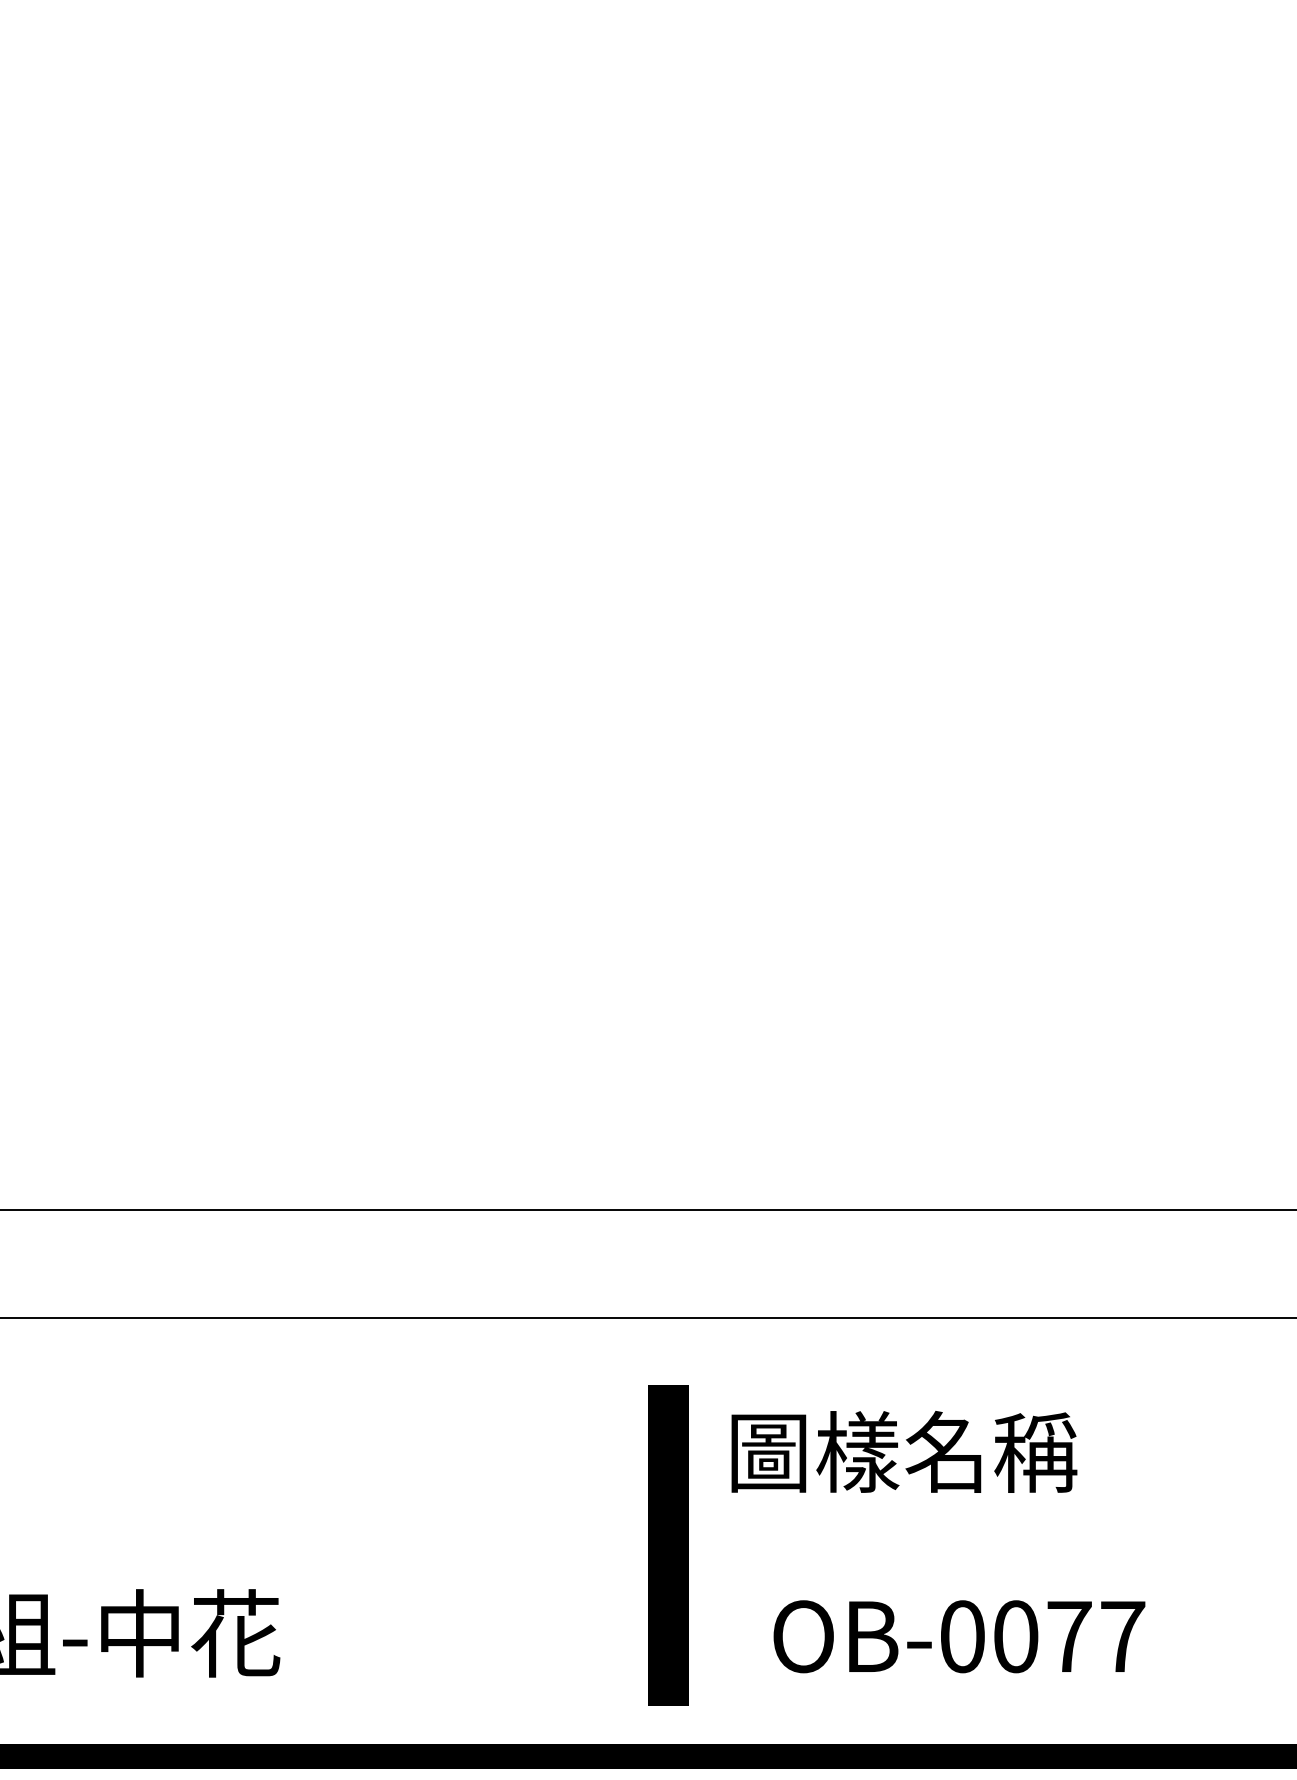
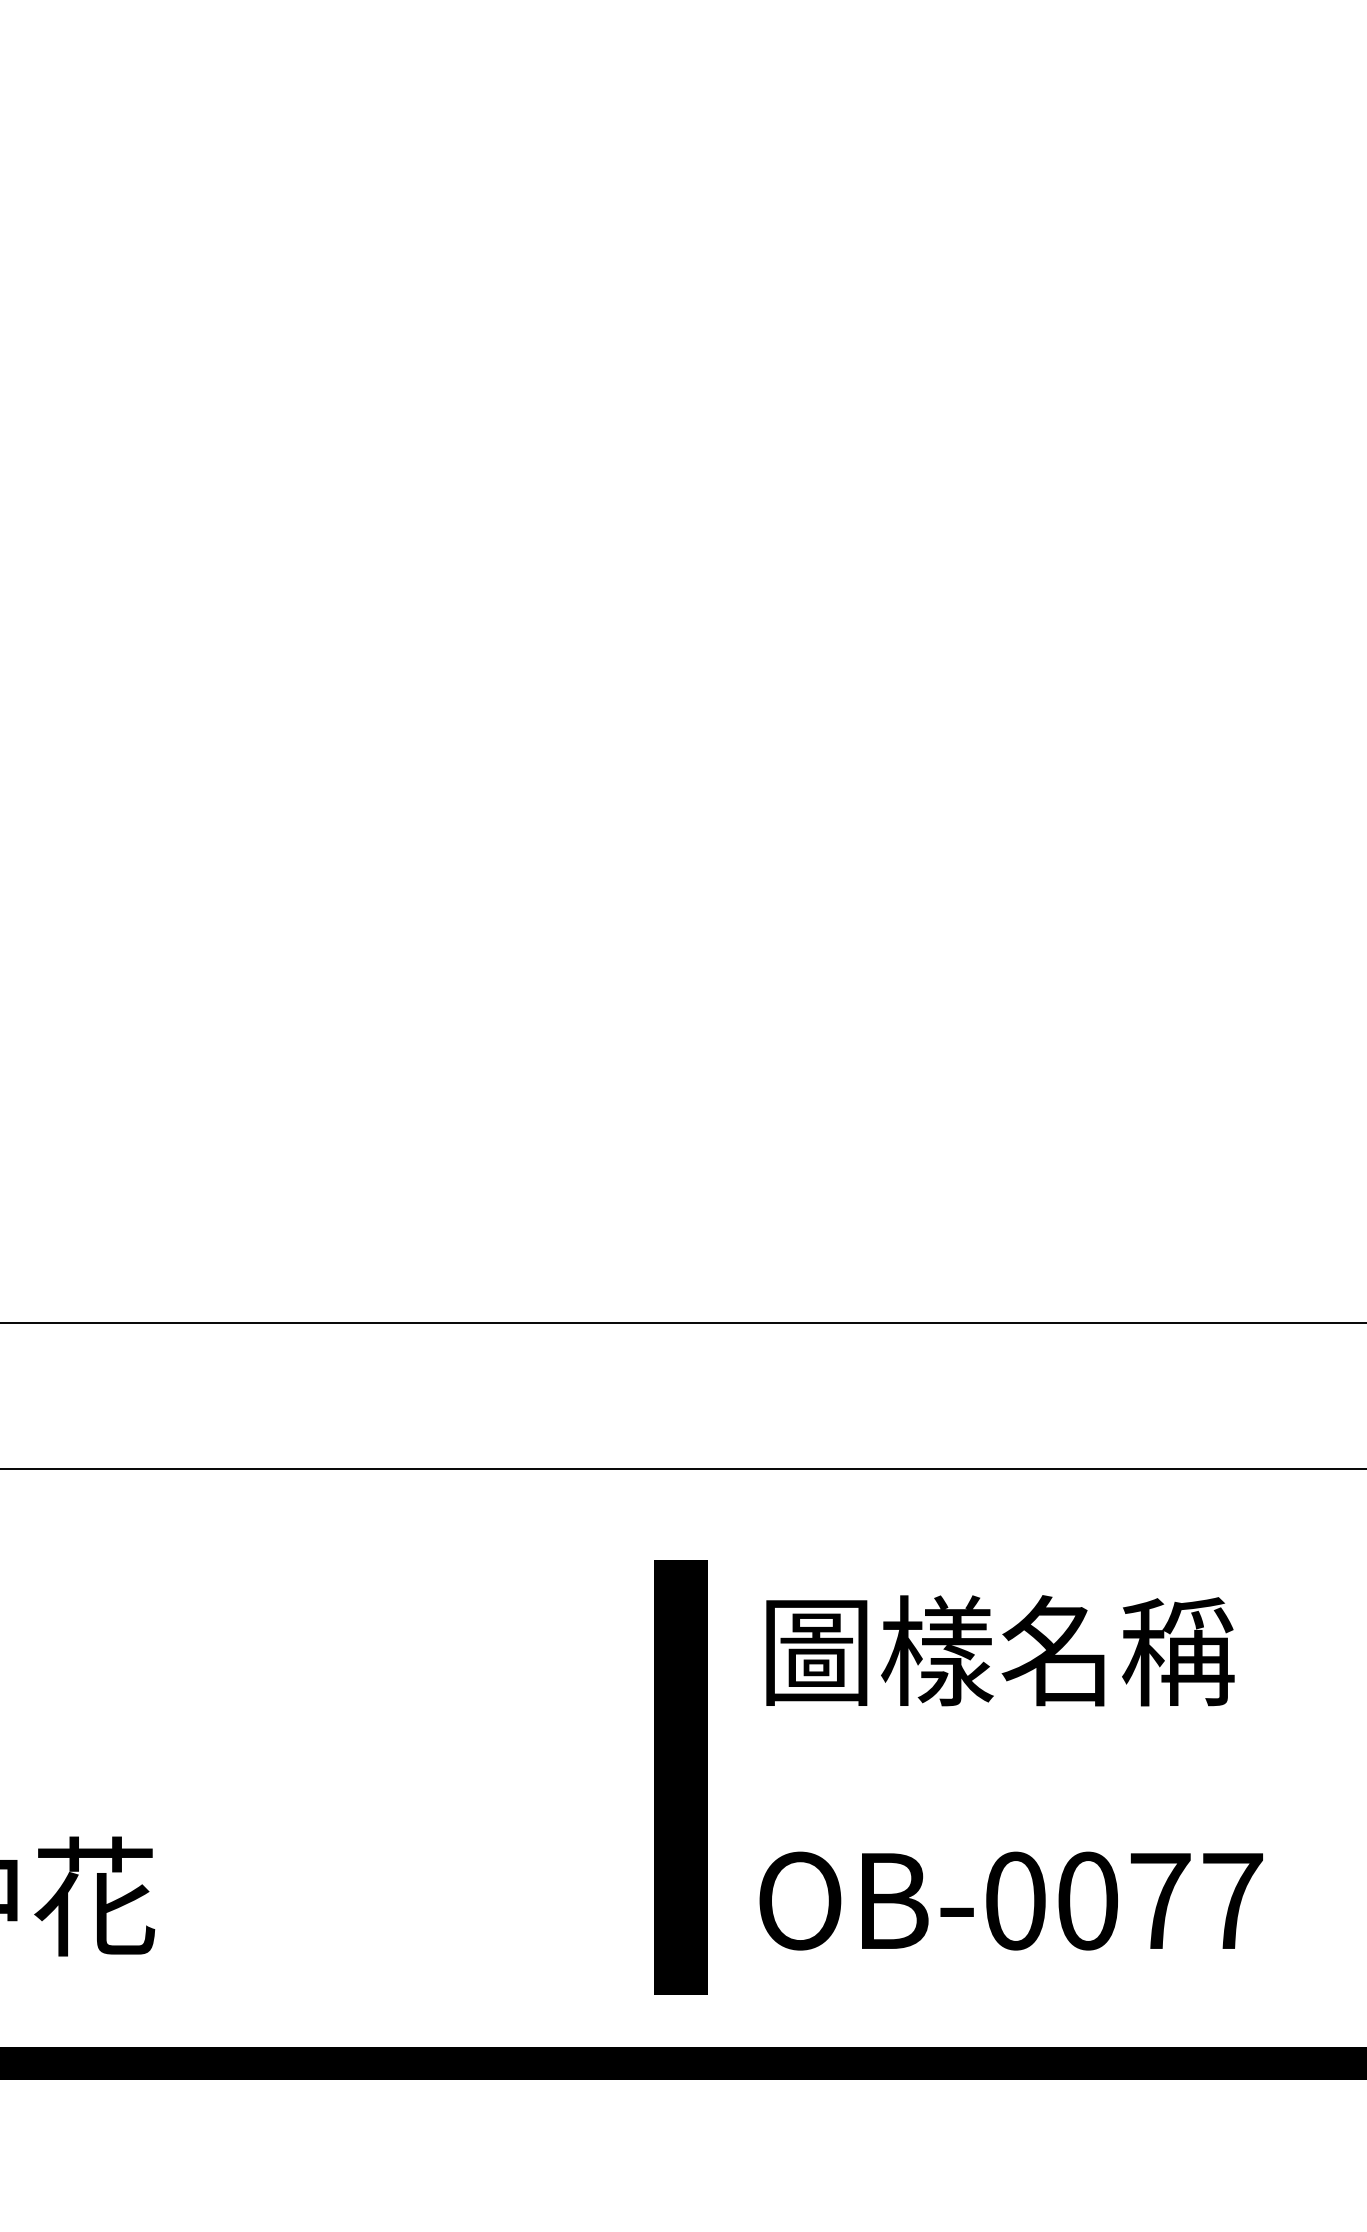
text: (959, 1636) -> (1011, 1900), moved

